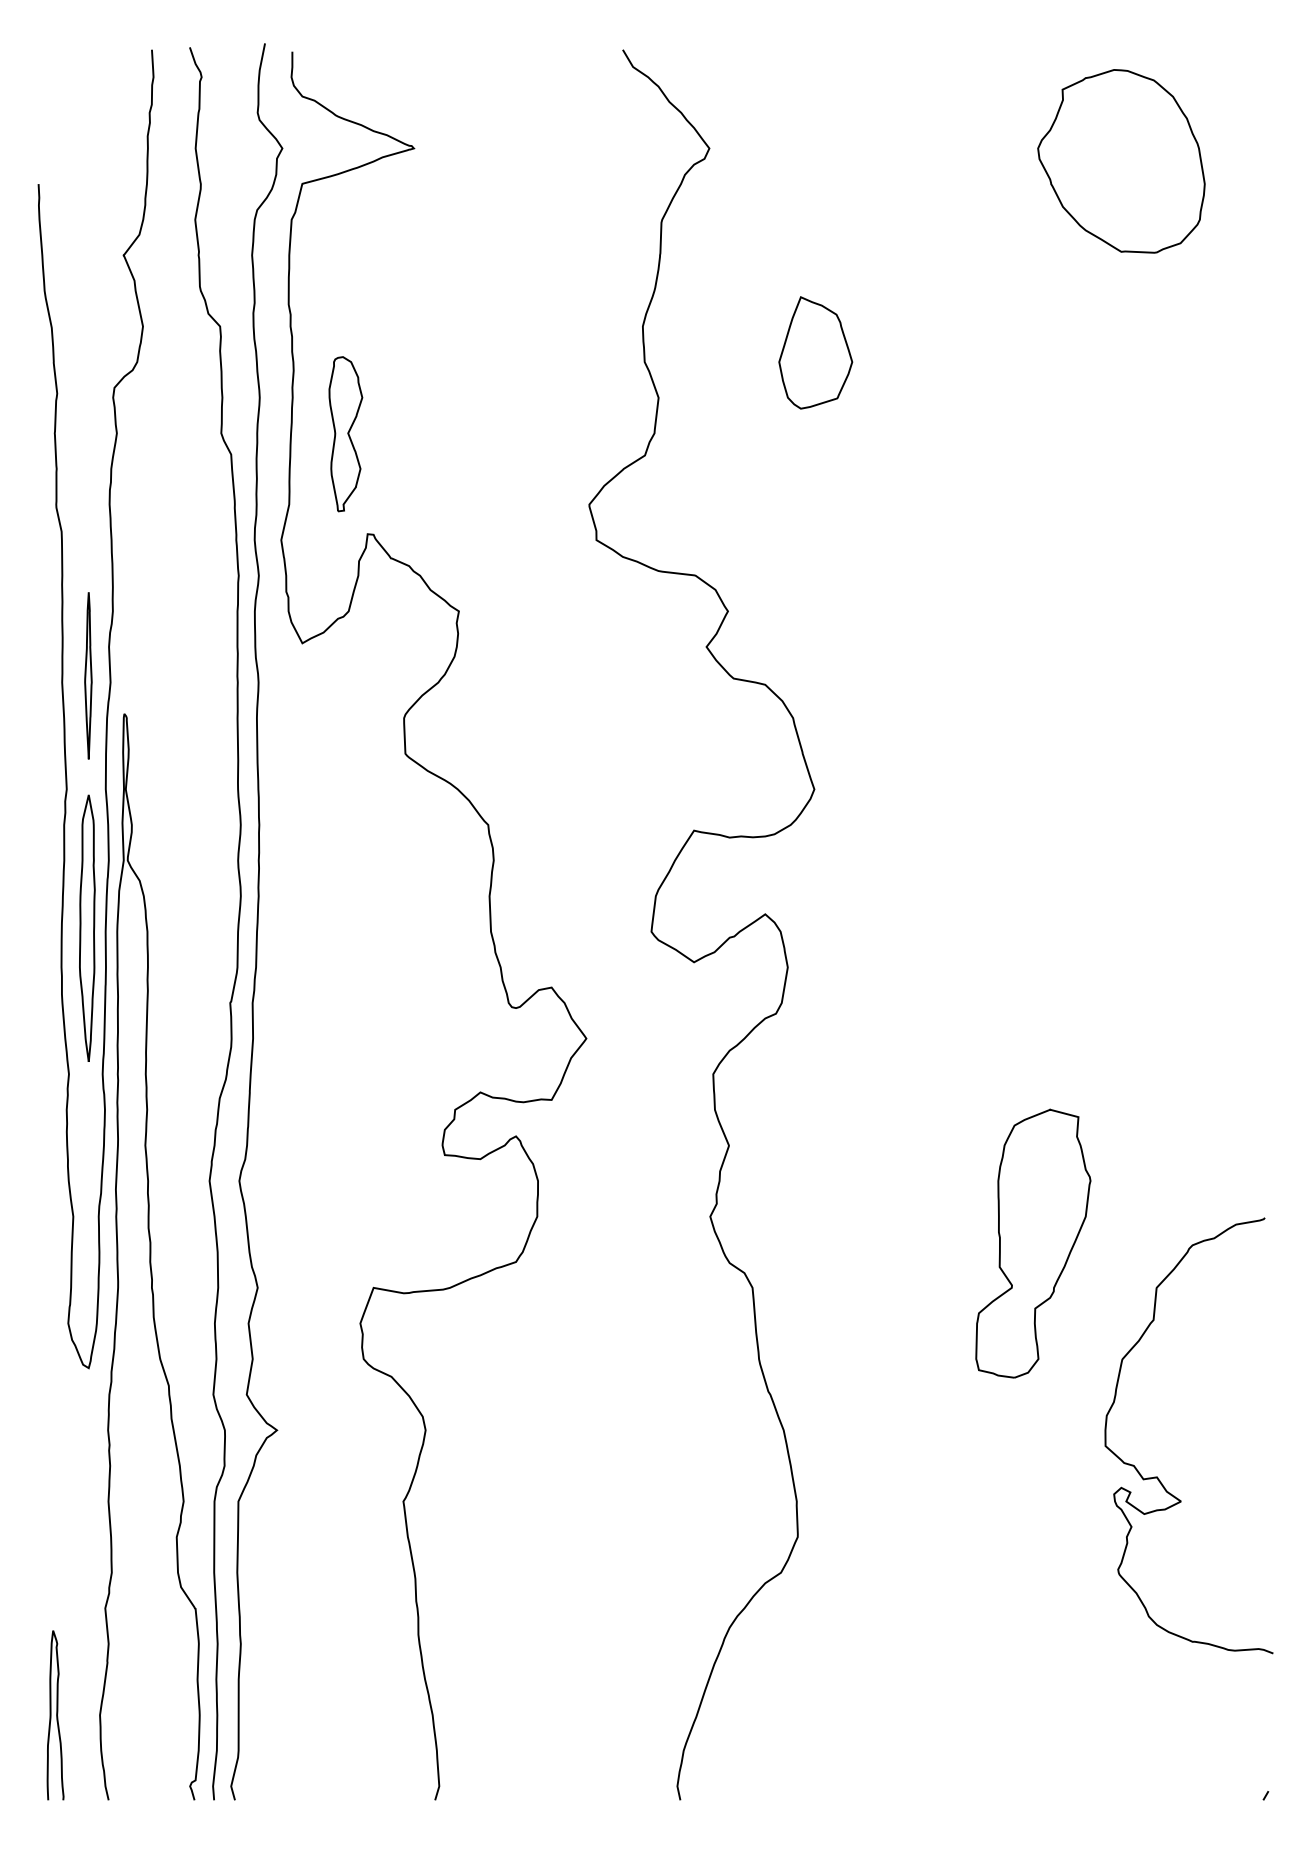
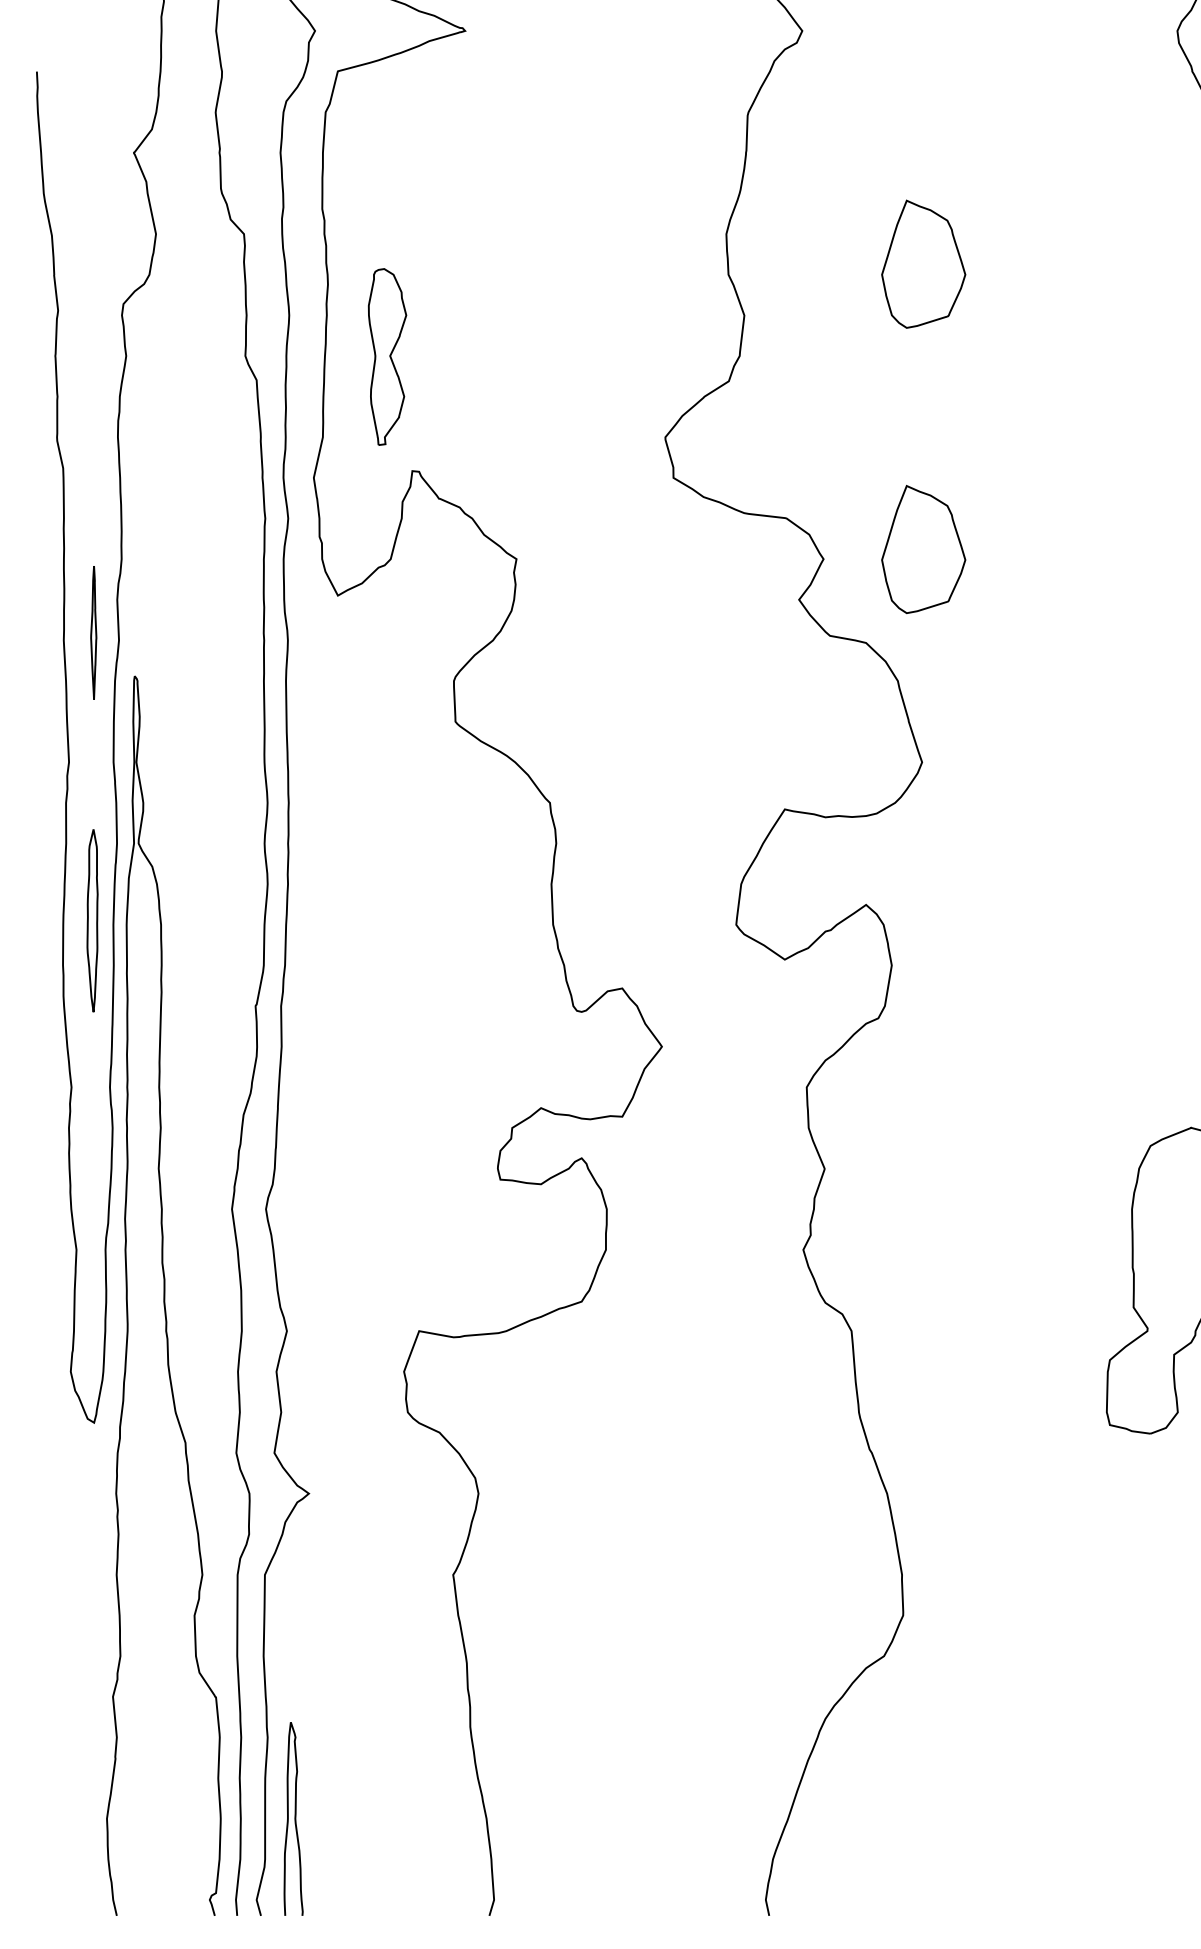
part: (815, 602) -> (923, 549), added
part: (88, 675) -> (93, 632), size x0.7
part: (87, 927) -> (92, 919), size x0.6
curve: (56, 1715) -> (294, 1819), moved

